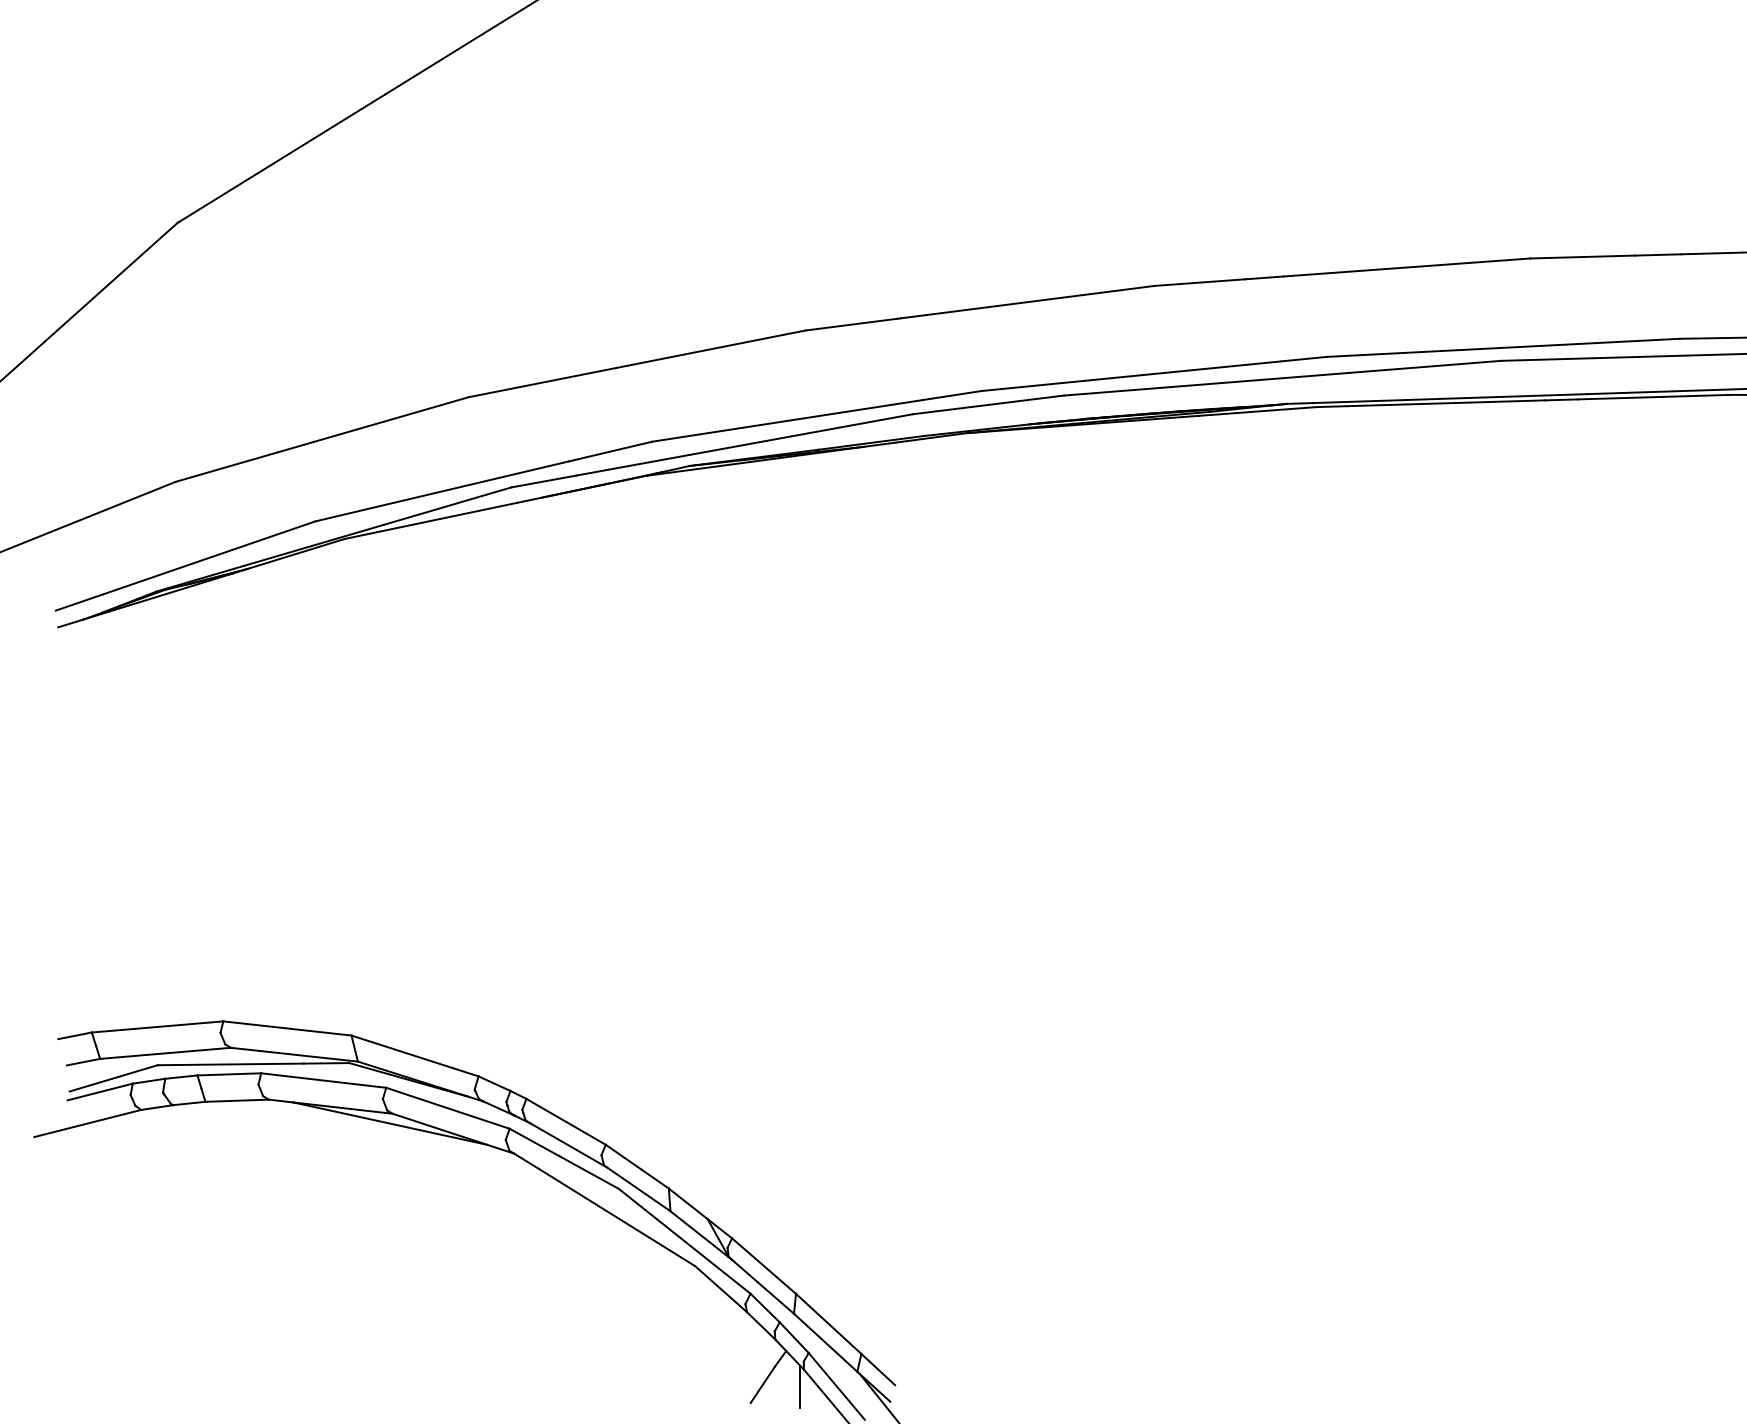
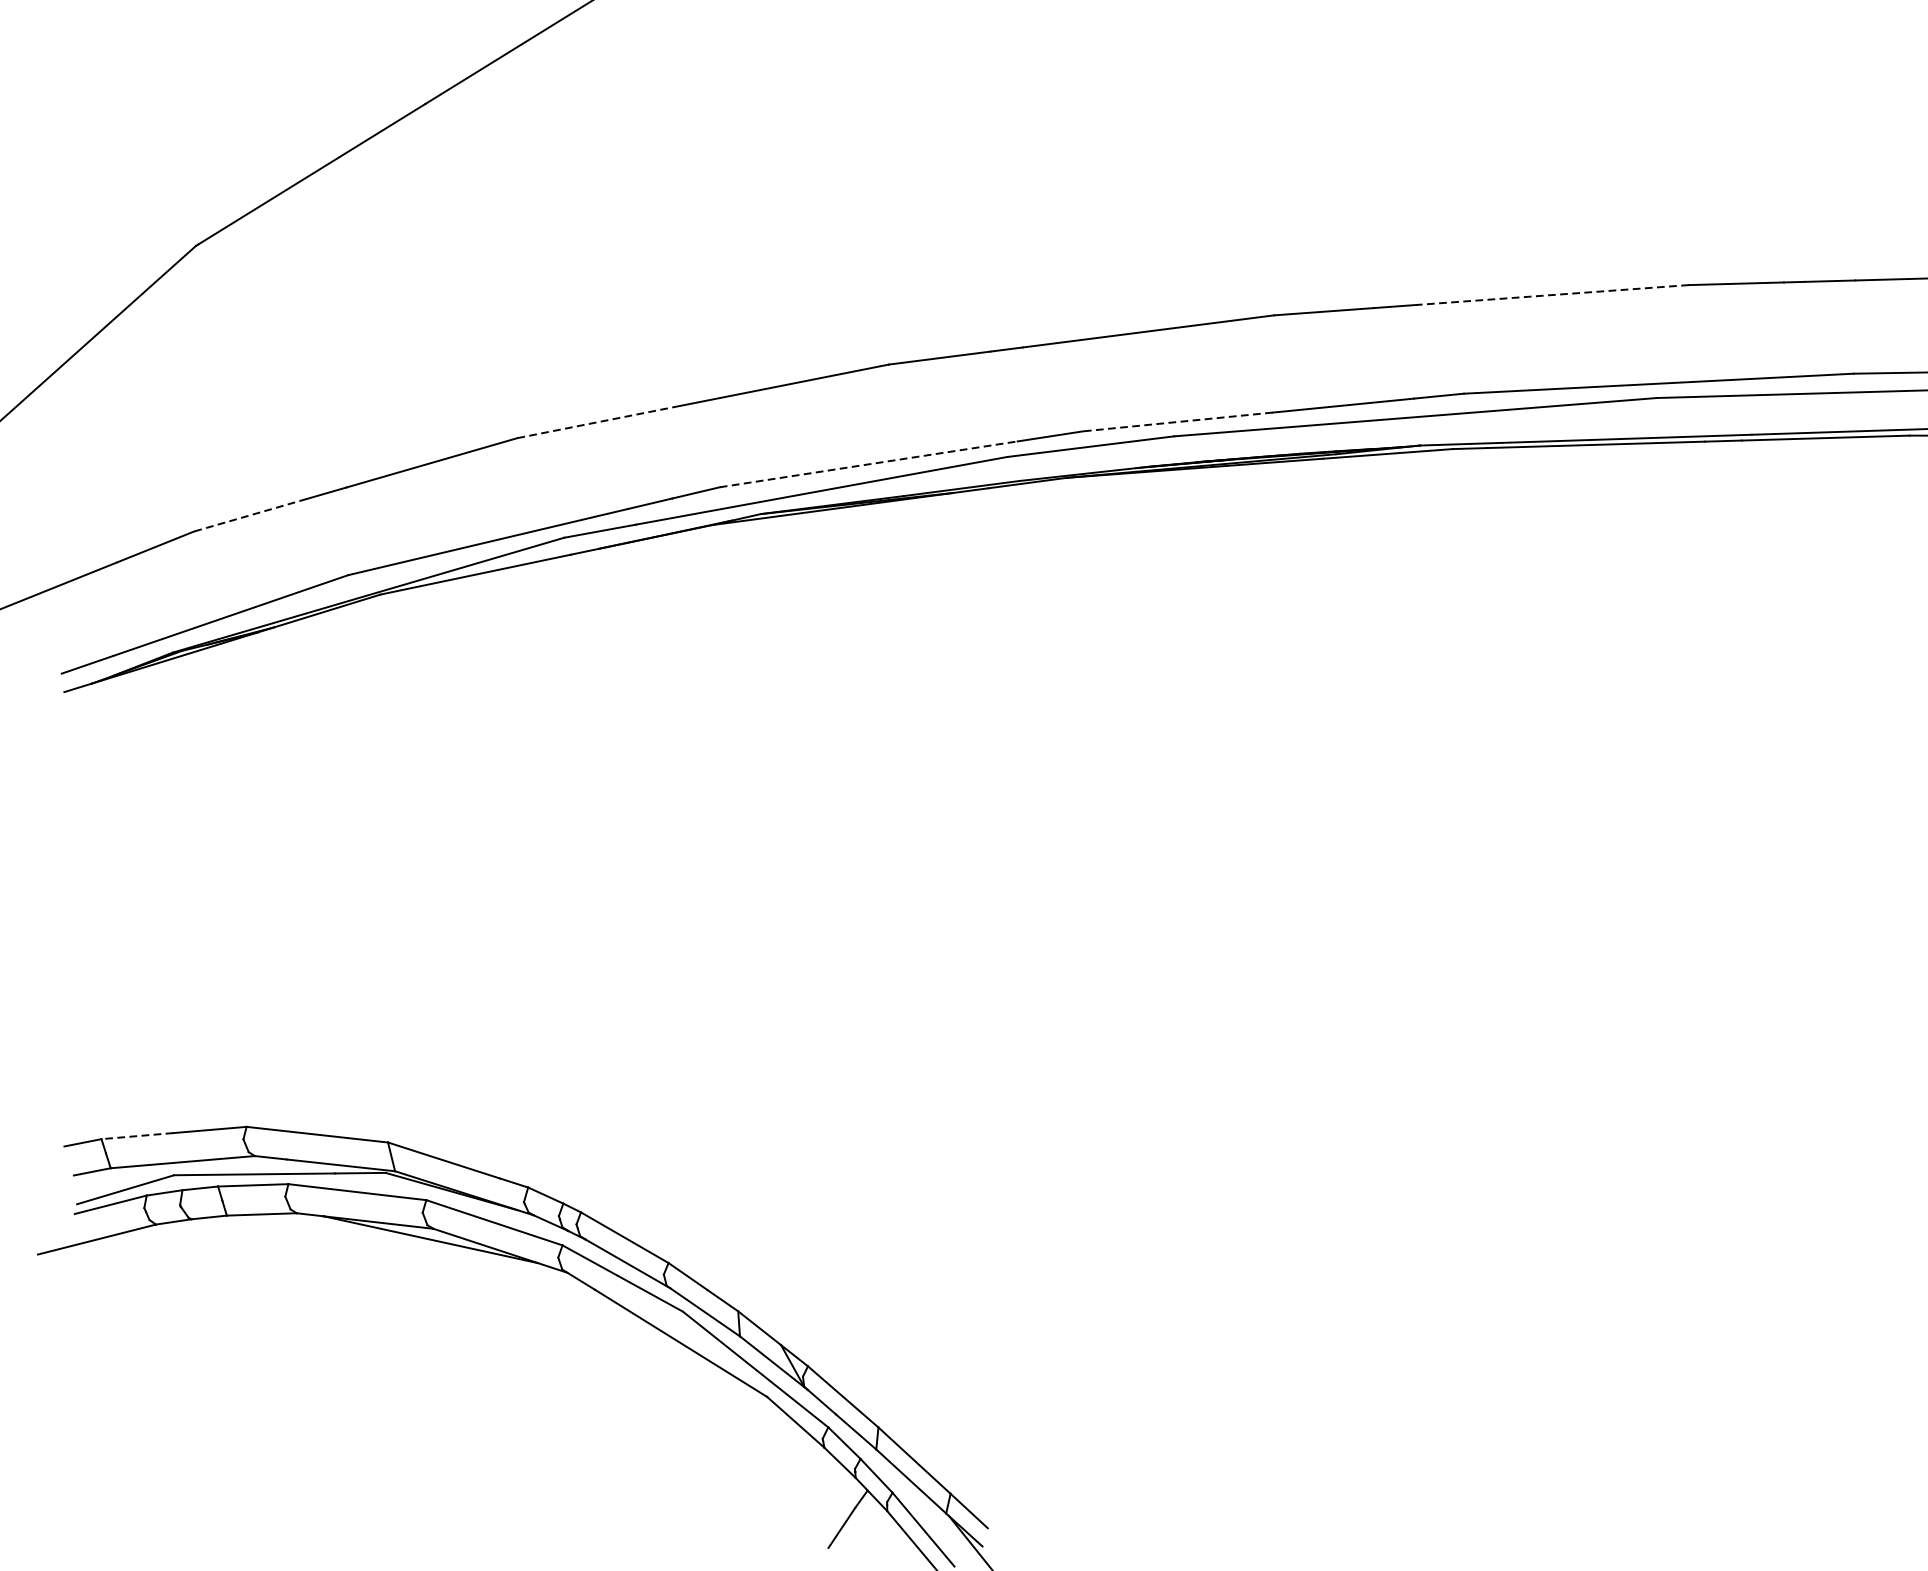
line: (1406, 267) -> (1552, 295), solid -> dashed
line: (543, 382) -> (599, 421), solid -> dashed
line: (1066, 382) -> (1176, 421), solid -> dashed
line: (787, 420) -> (869, 463), solid -> dashed
line: (226, 467) -> (250, 515), solid -> dashed
line: (124, 1029) -> (137, 1135), solid -> dashed
line: (800, 1386) -> (883, 1529), removed

